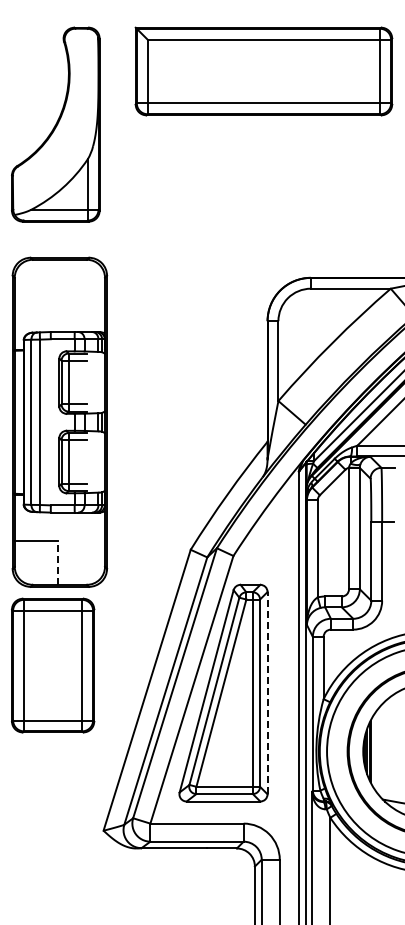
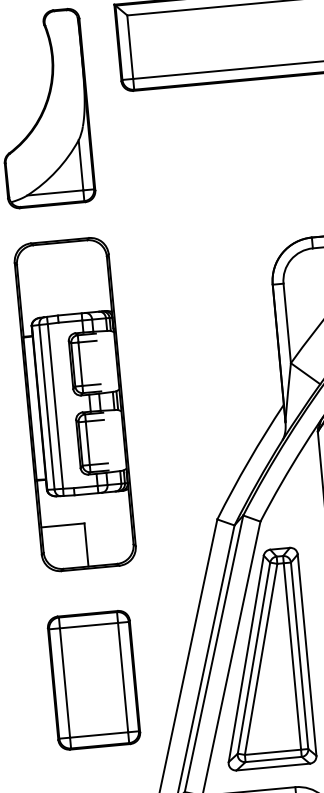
line: (58, 563) -> (86, 545), dashed -> solid
part: (53, 665) -> (94, 680), moved
line: (267, 692) -> (306, 654), dashed -> solid

